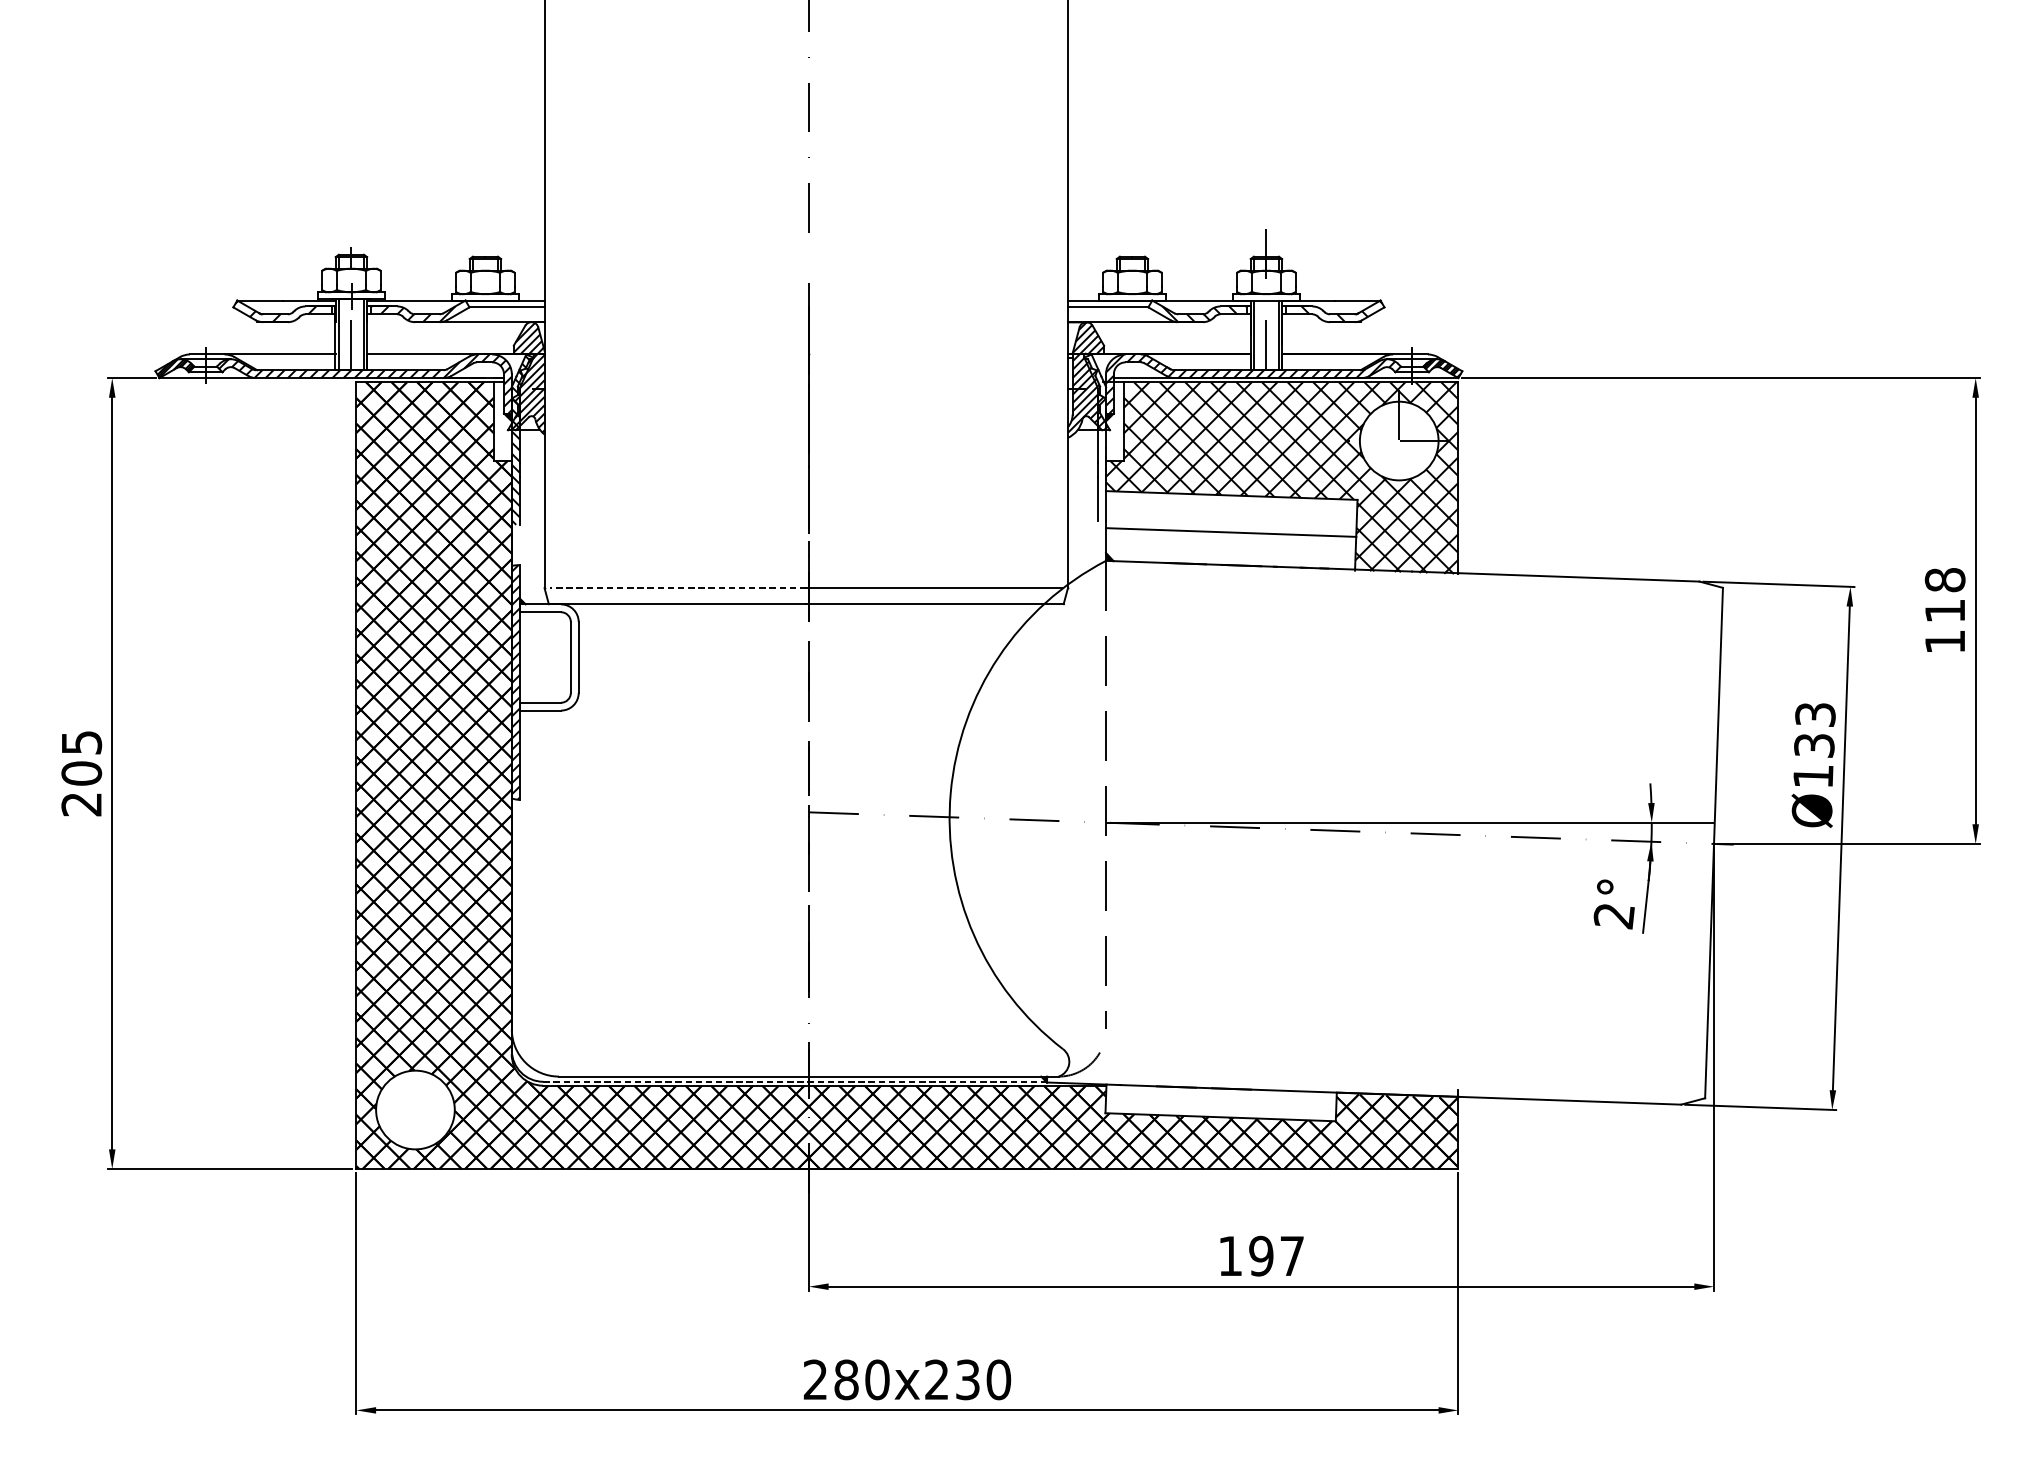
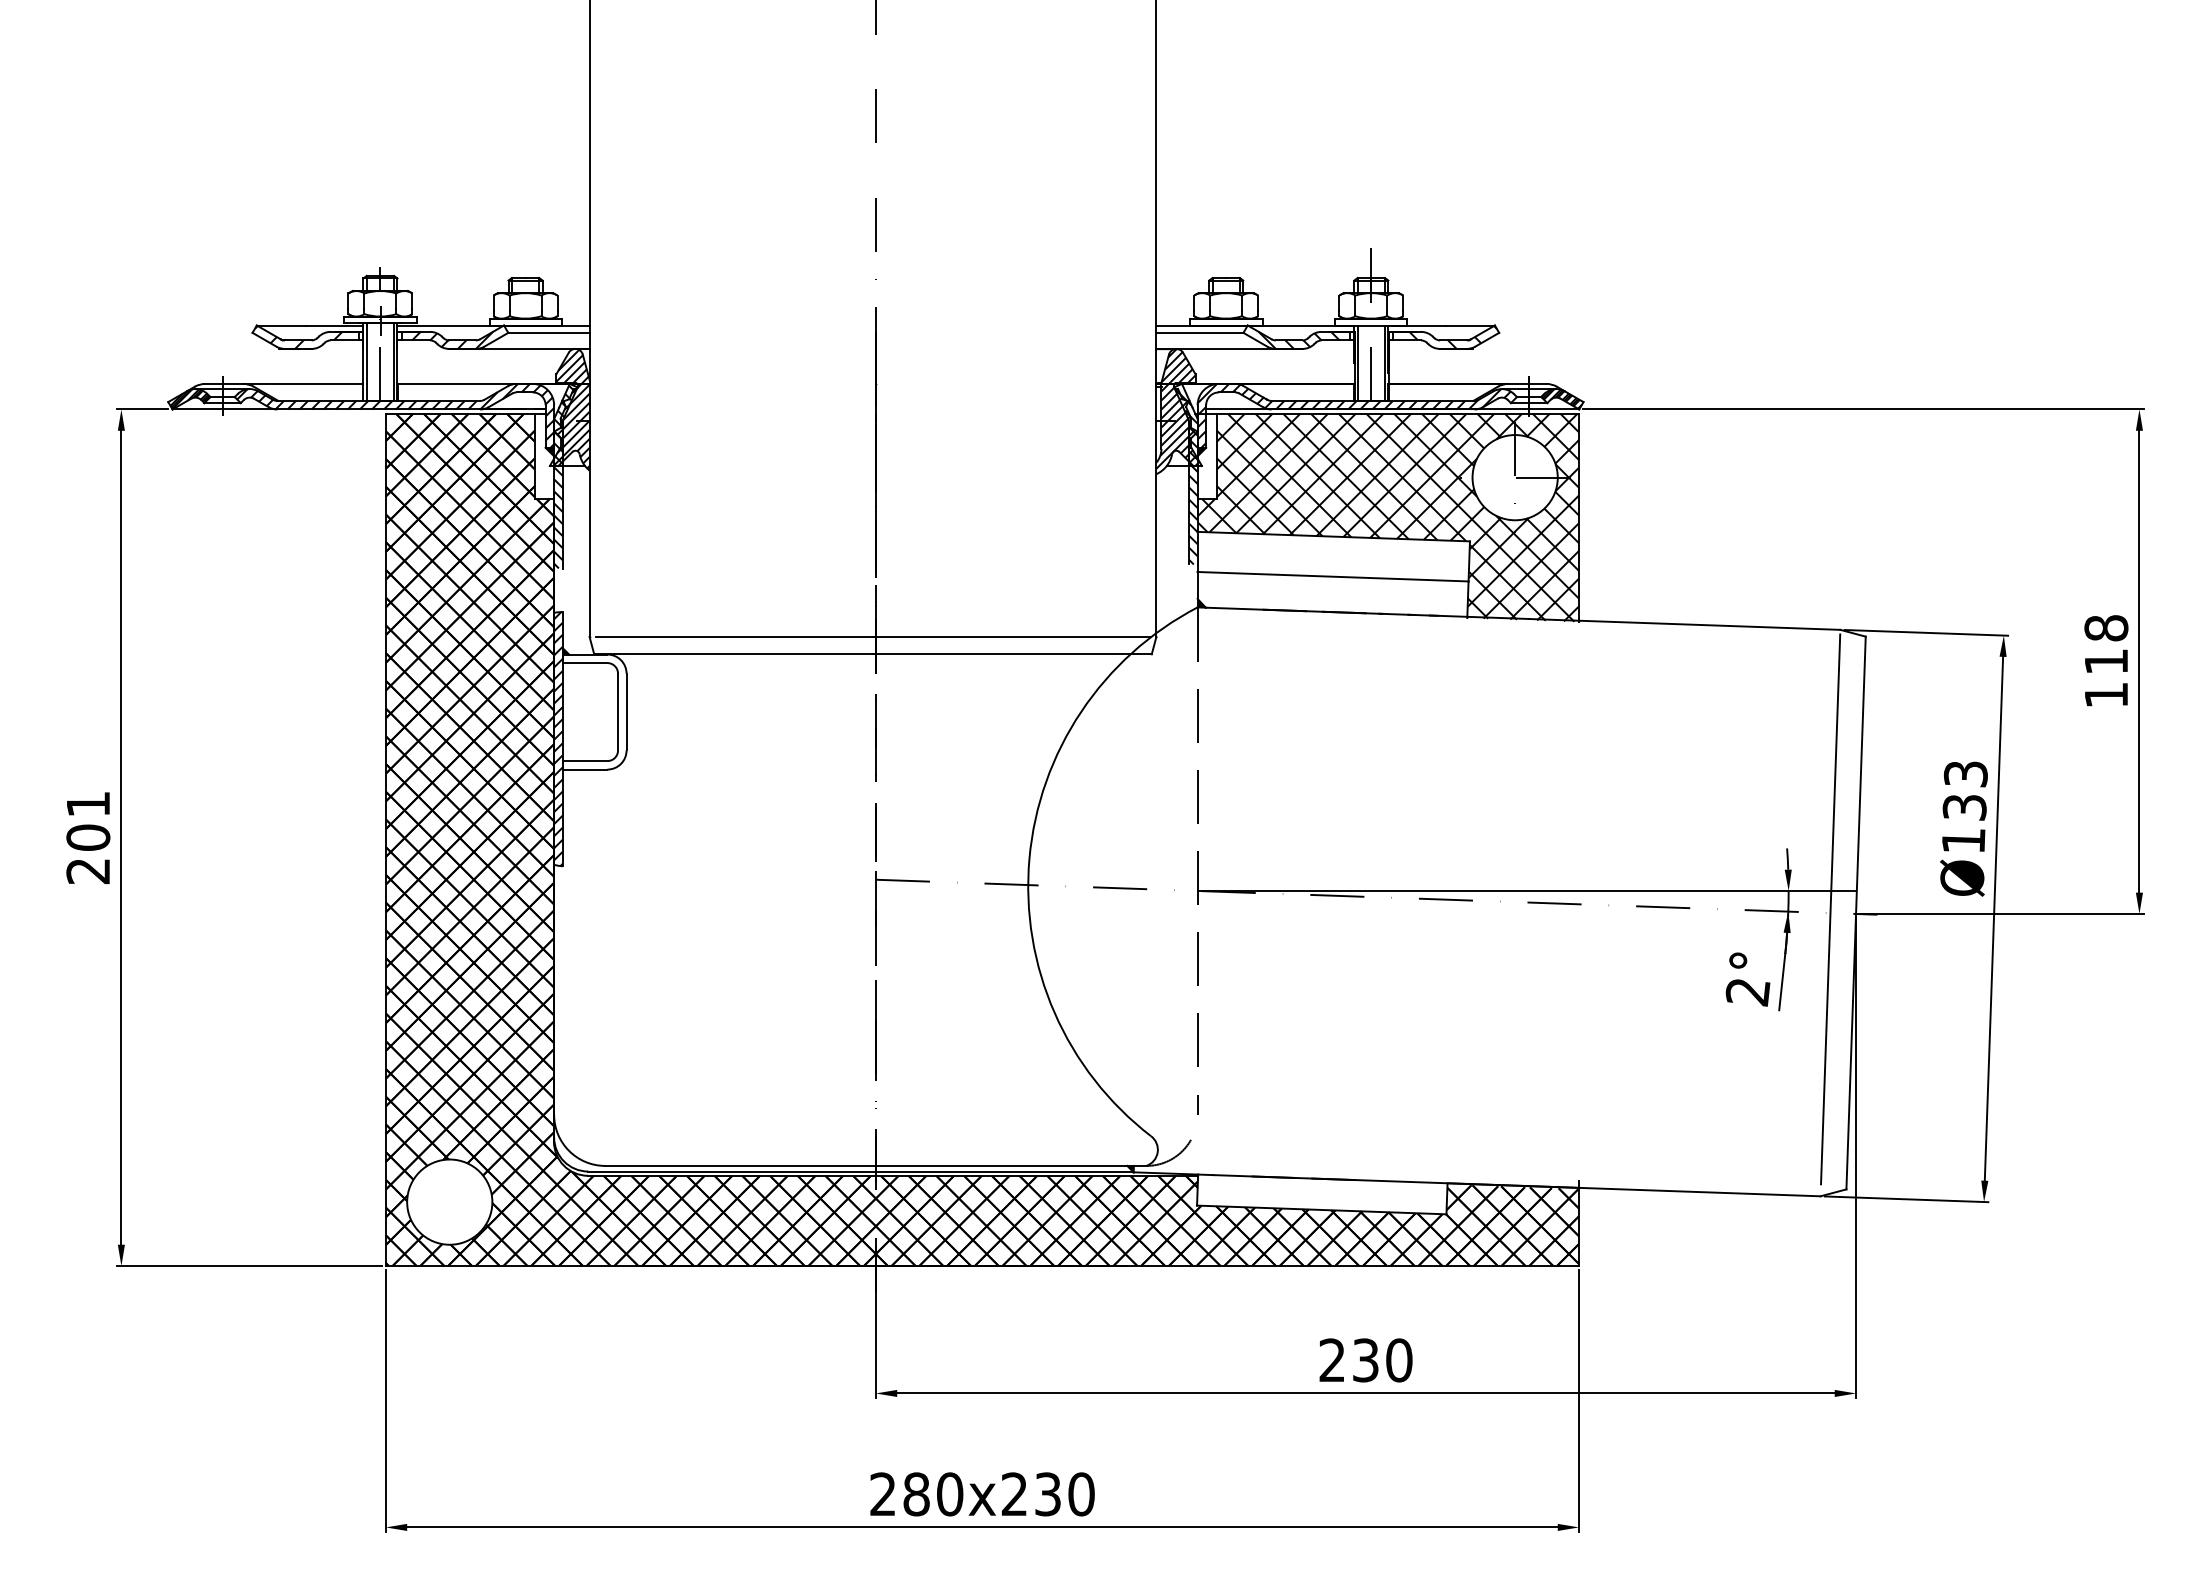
hatch: (1094, 437) -> (1185, 473), added
line: (678, 588) -> (734, 637), dashed -> solid
text: (81, 742) -> (88, 804), 205 -> 201
line: (1690, 839) -> (1830, 909), added
line: (795, 1081) -> (861, 1171), dashed -> solid
text: (1261, 1256) -> (1365, 1360), 197 -> 230

